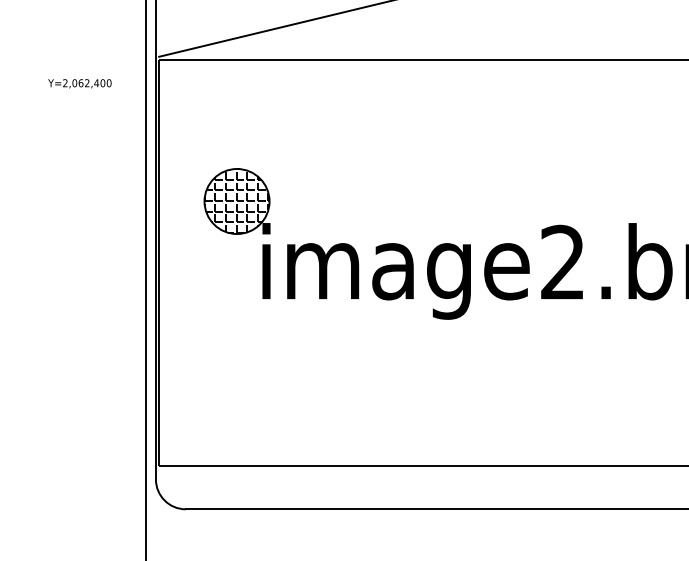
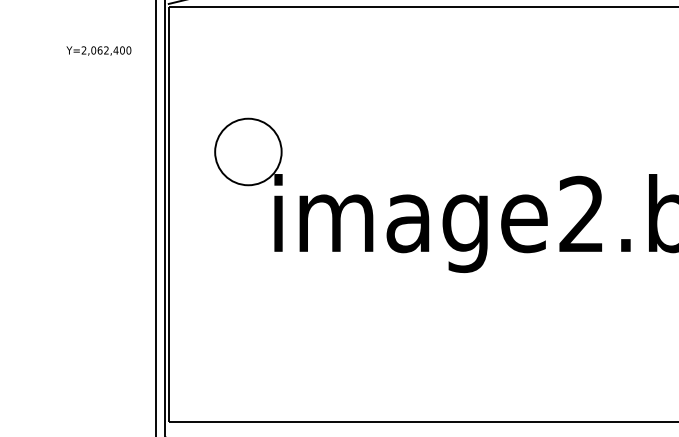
text: (79, 83) -> (98, 50), moved
hatch: (236, 200) -> (247, 150), removed

